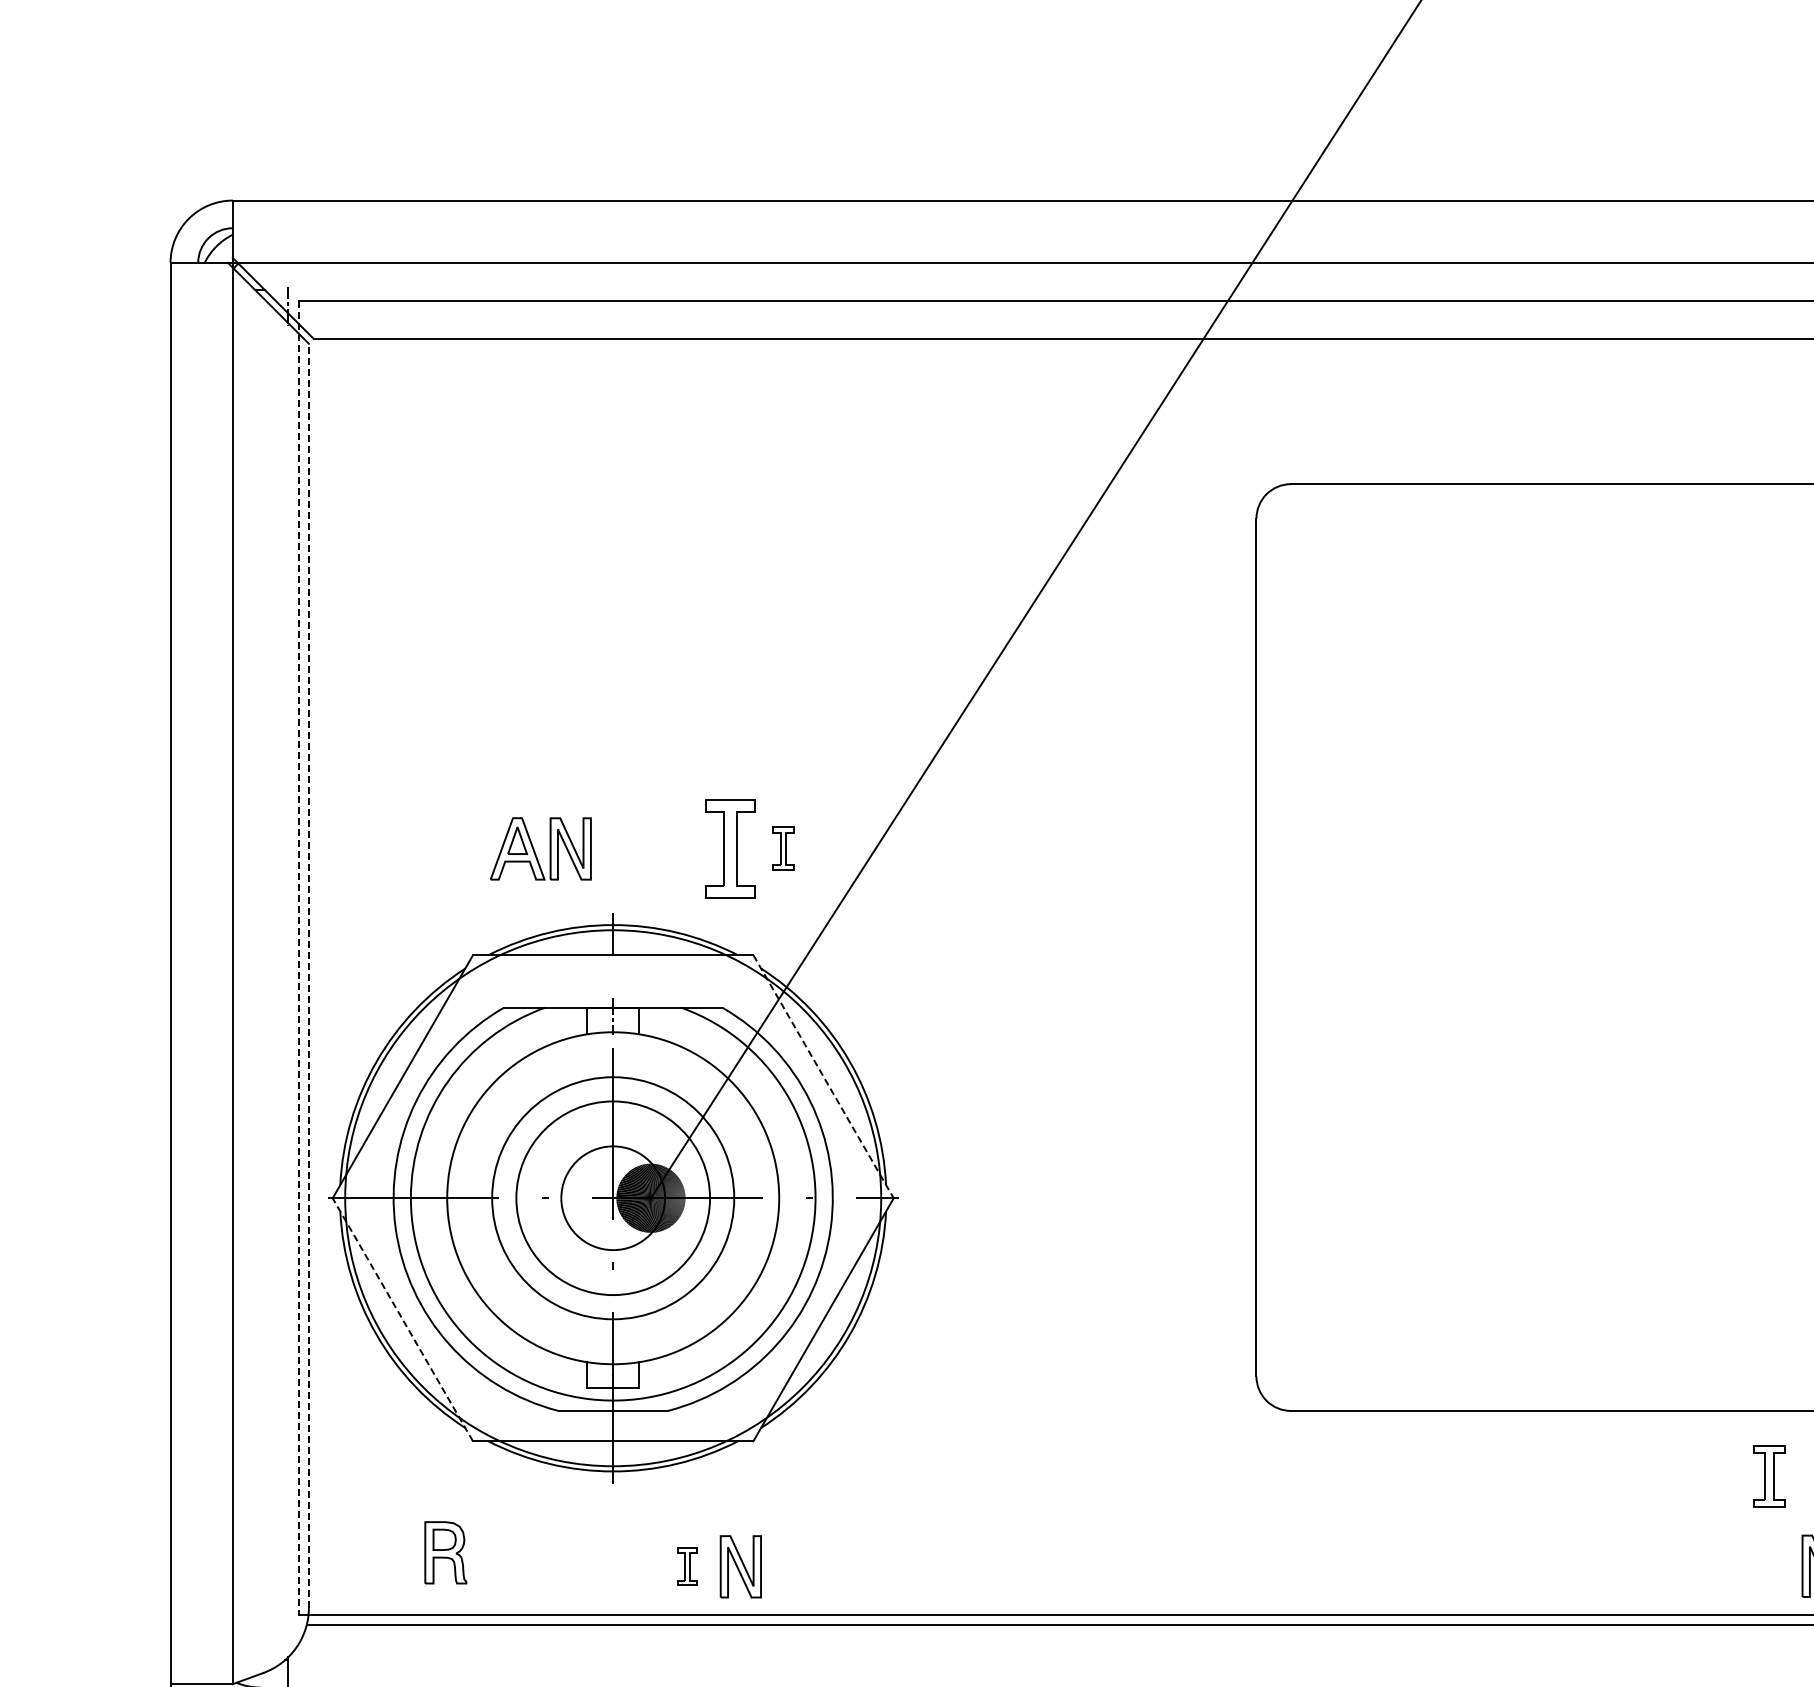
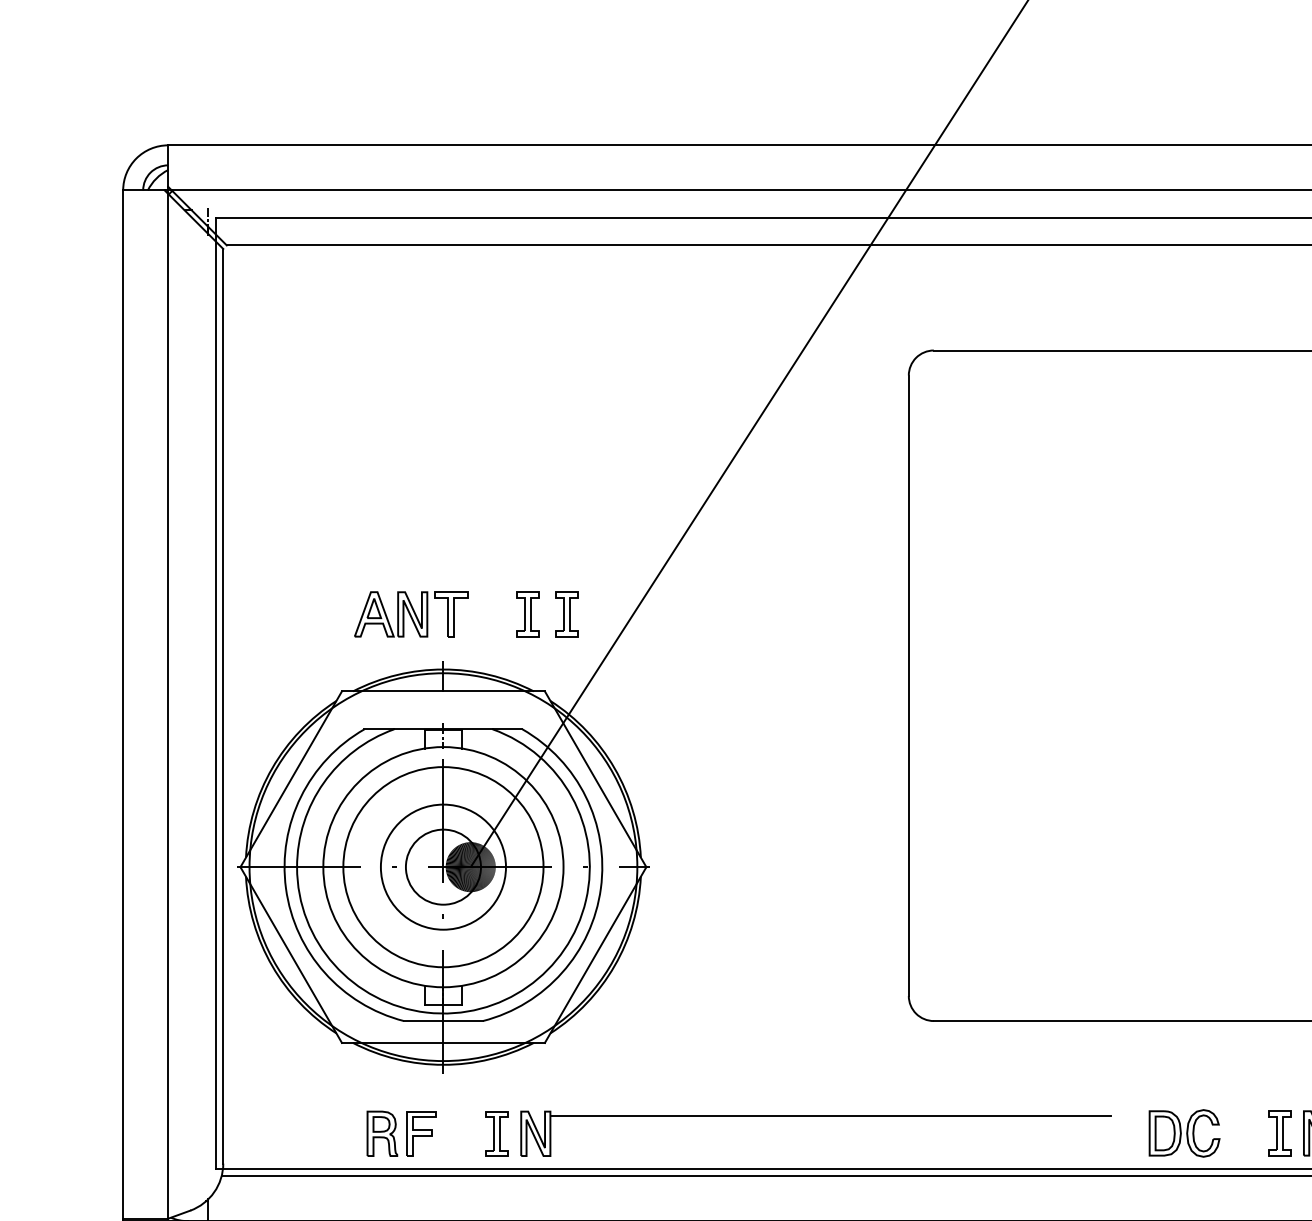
part: (623, 848) -> (450, 614), added
part: (730, 848) -> (528, 614), size x0.62
part: (783, 848) -> (566, 614), size x1.43
line: (298, 958) -> (215, 693), dashed -> solid
line: (308, 975) -> (222, 706), dashed -> solid
line: (823, 1077) -> (595, 779), dashed -> solid
circle: (612, 1197) -> (442, 866), size x0.71
circle: (612, 1197) -> (442, 866), size x1.43
line: (402, 1319) -> (290, 954), dashed -> solid
part: (1769, 1476) -> (1280, 1133), moved
line: (1148, 1541) -> (830, 1115), added
part: (445, 1552) -> (382, 1133), moved
part: (582, 1566) -> (421, 1133), added
part: (687, 1566) -> (497, 1133), size x1.67
part: (1637, 1566) -> (1184, 1133), added

